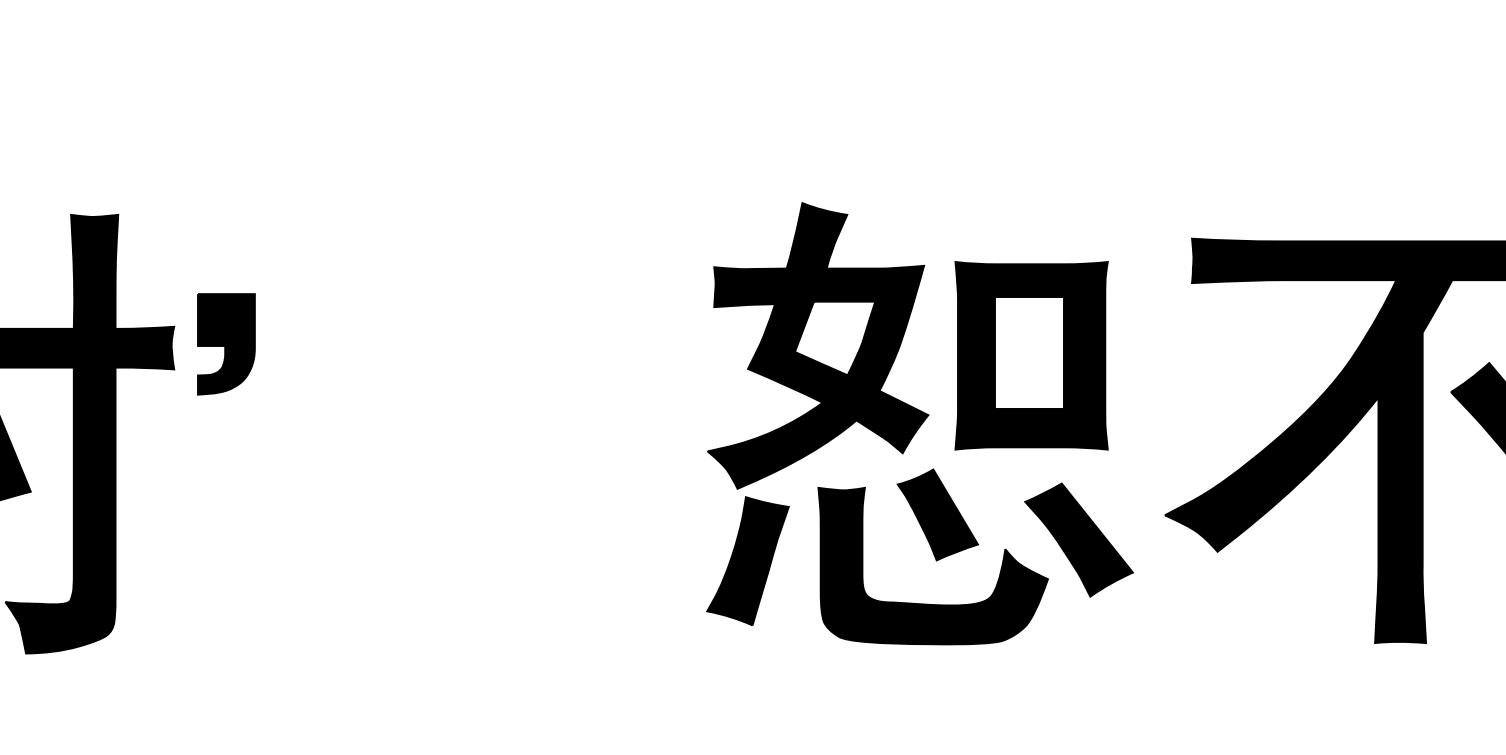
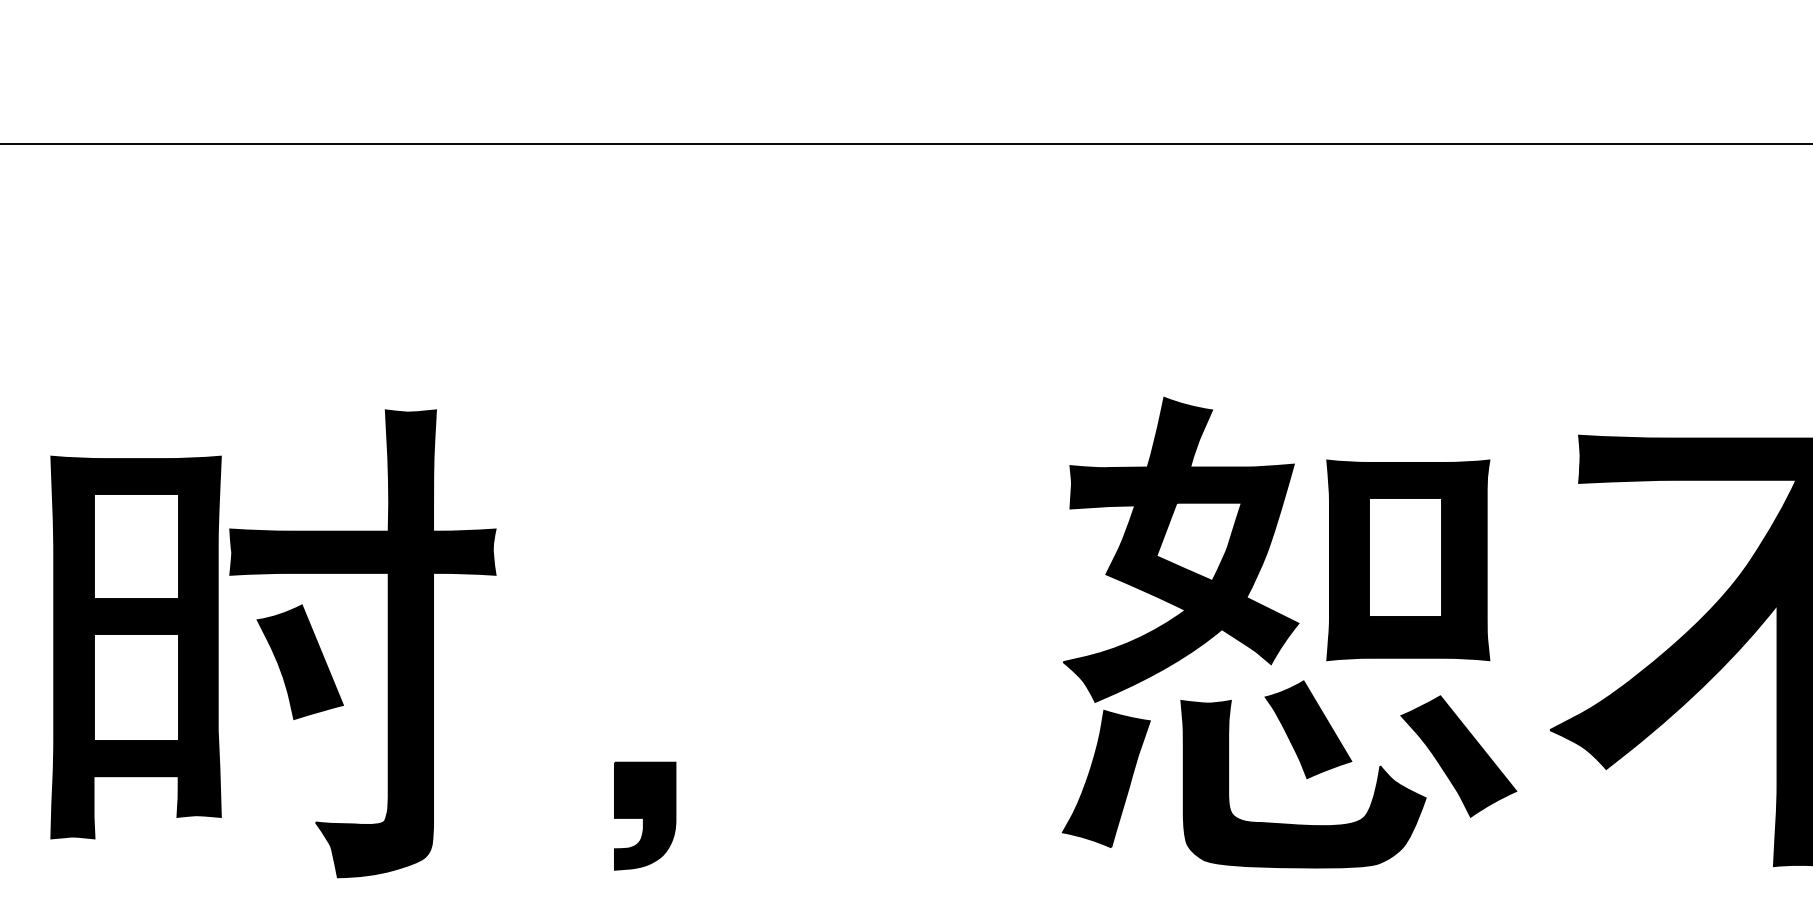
part: (226, 343) -> (645, 815), moved

